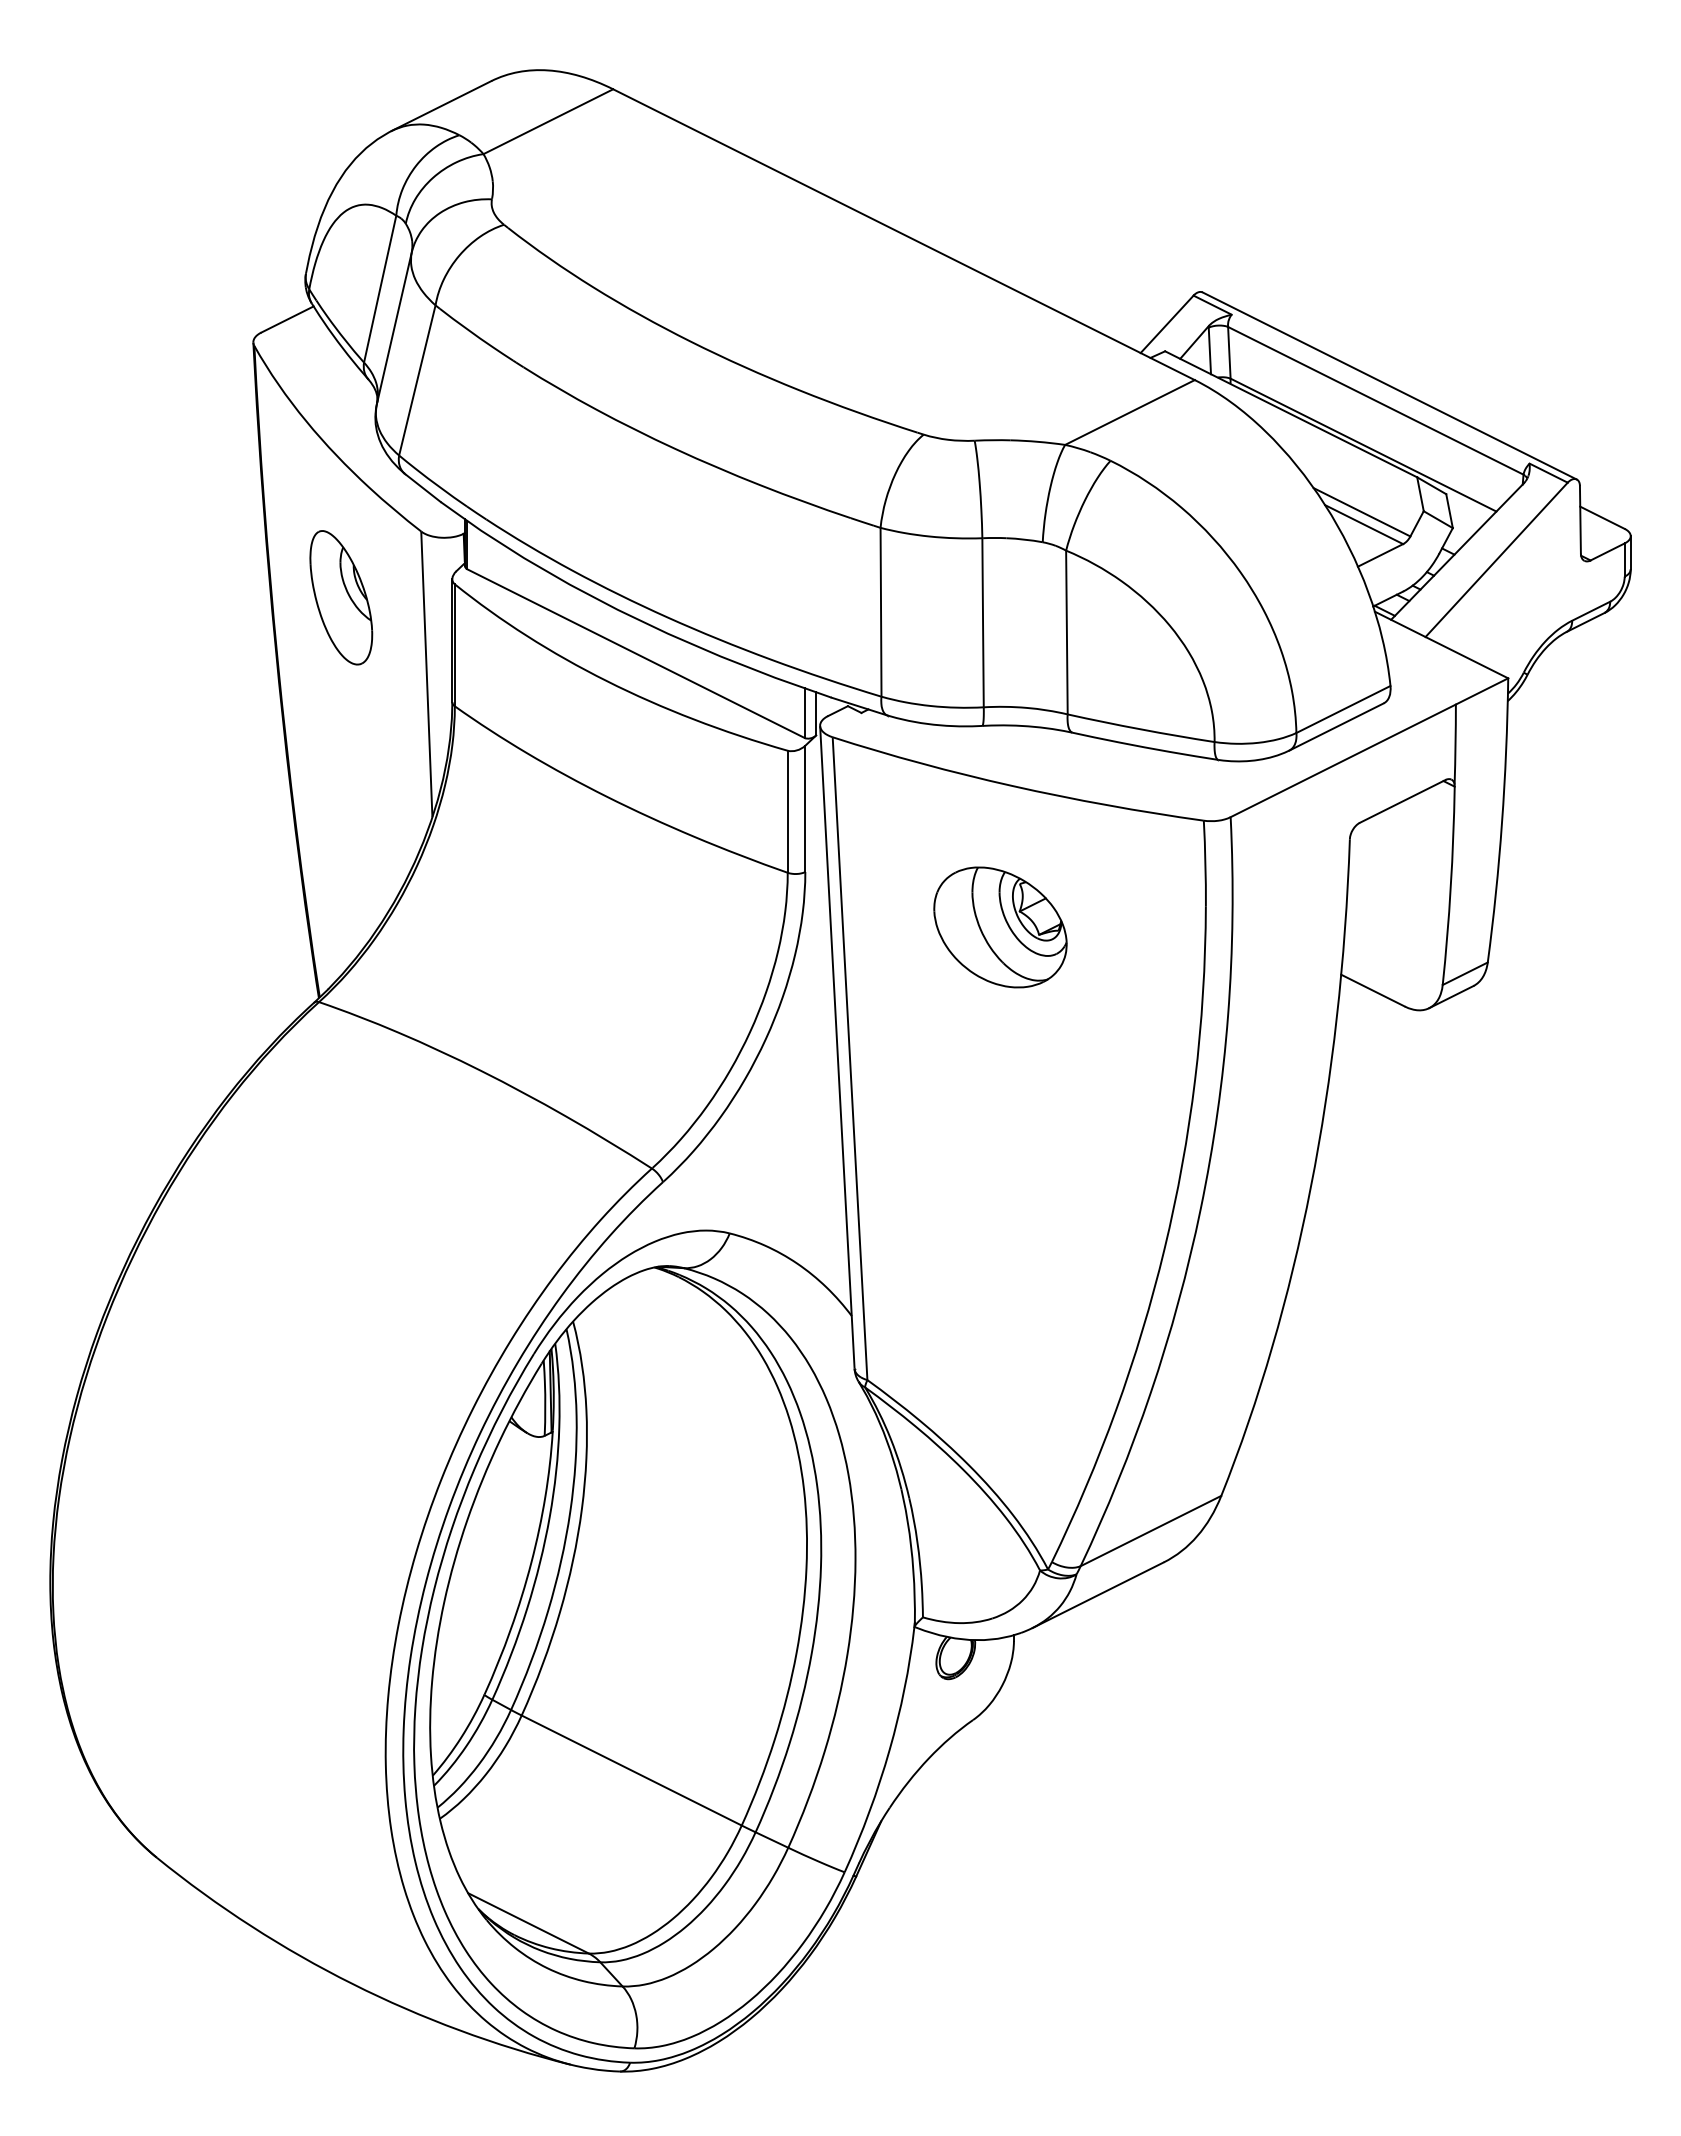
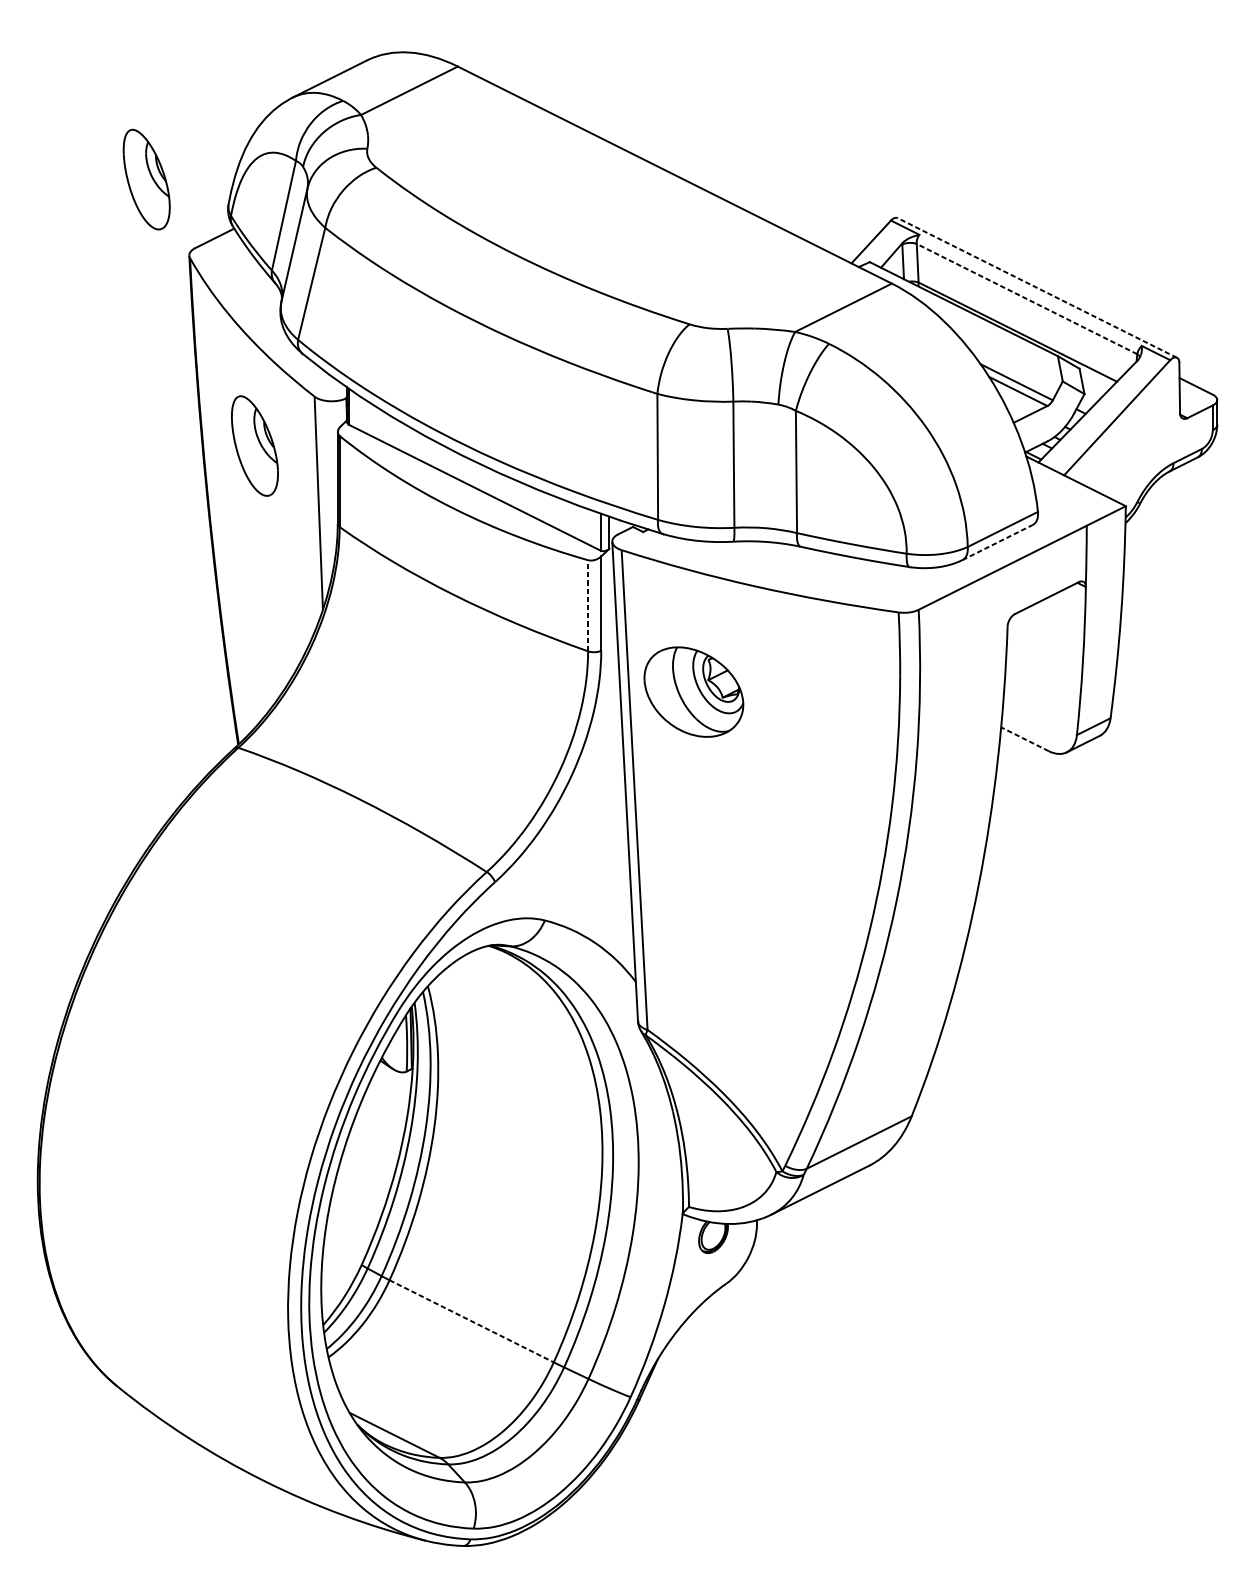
part: (196, 240) -> (146, 179), added
line: (1389, 385) -> (1037, 287), solid -> dashed
line: (1375, 400) -> (1026, 298), solid -> dashed
line: (1336, 726) -> (997, 542), solid -> dashed
line: (787, 811) -> (587, 605), solid -> dashed
part: (1000, 927) -> (693, 692), moved
line: (1373, 990) -> (1025, 739), solid -> dashed
line: (632, 1770) -> (472, 1321), solid -> dashed

